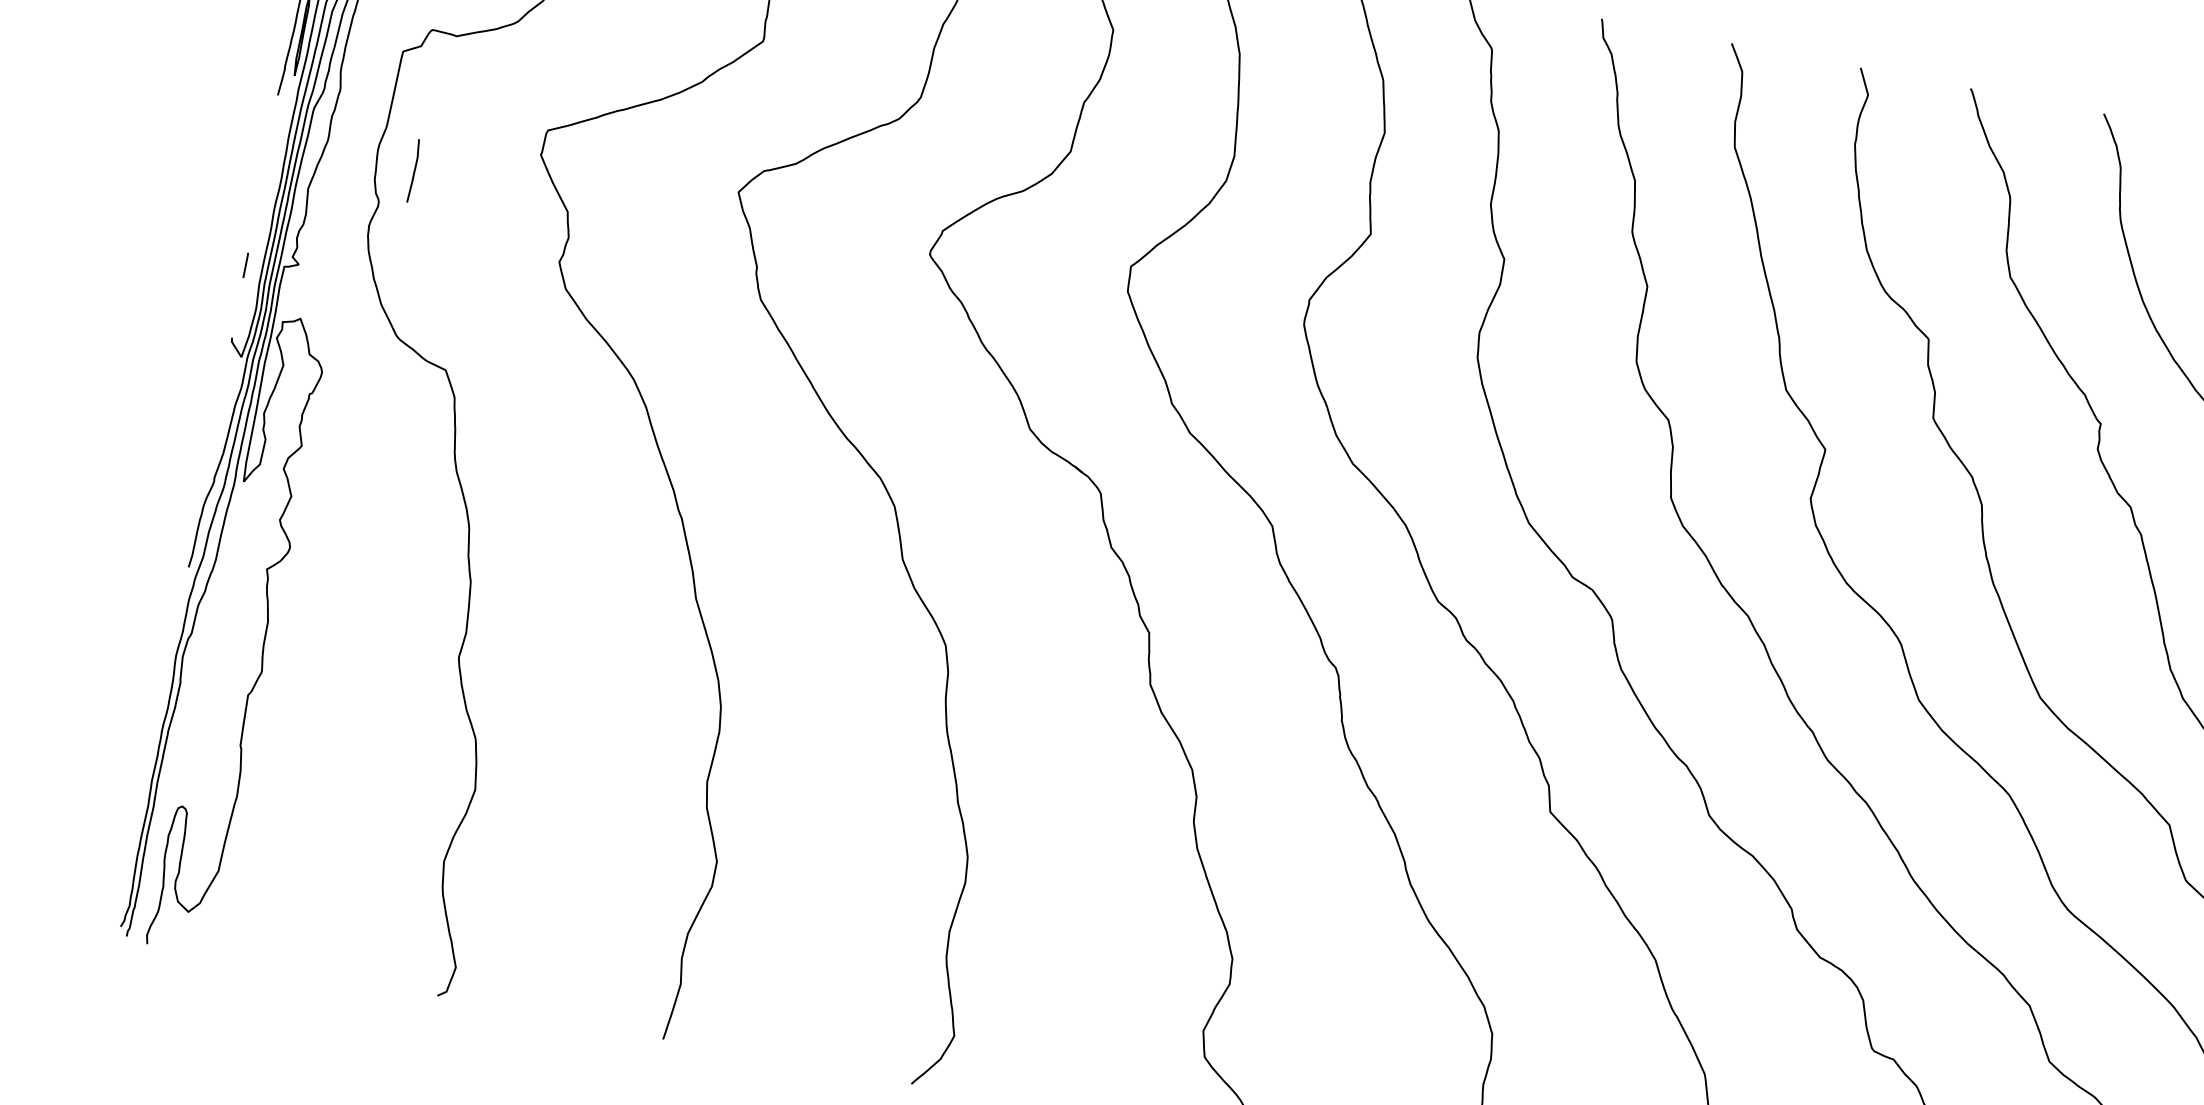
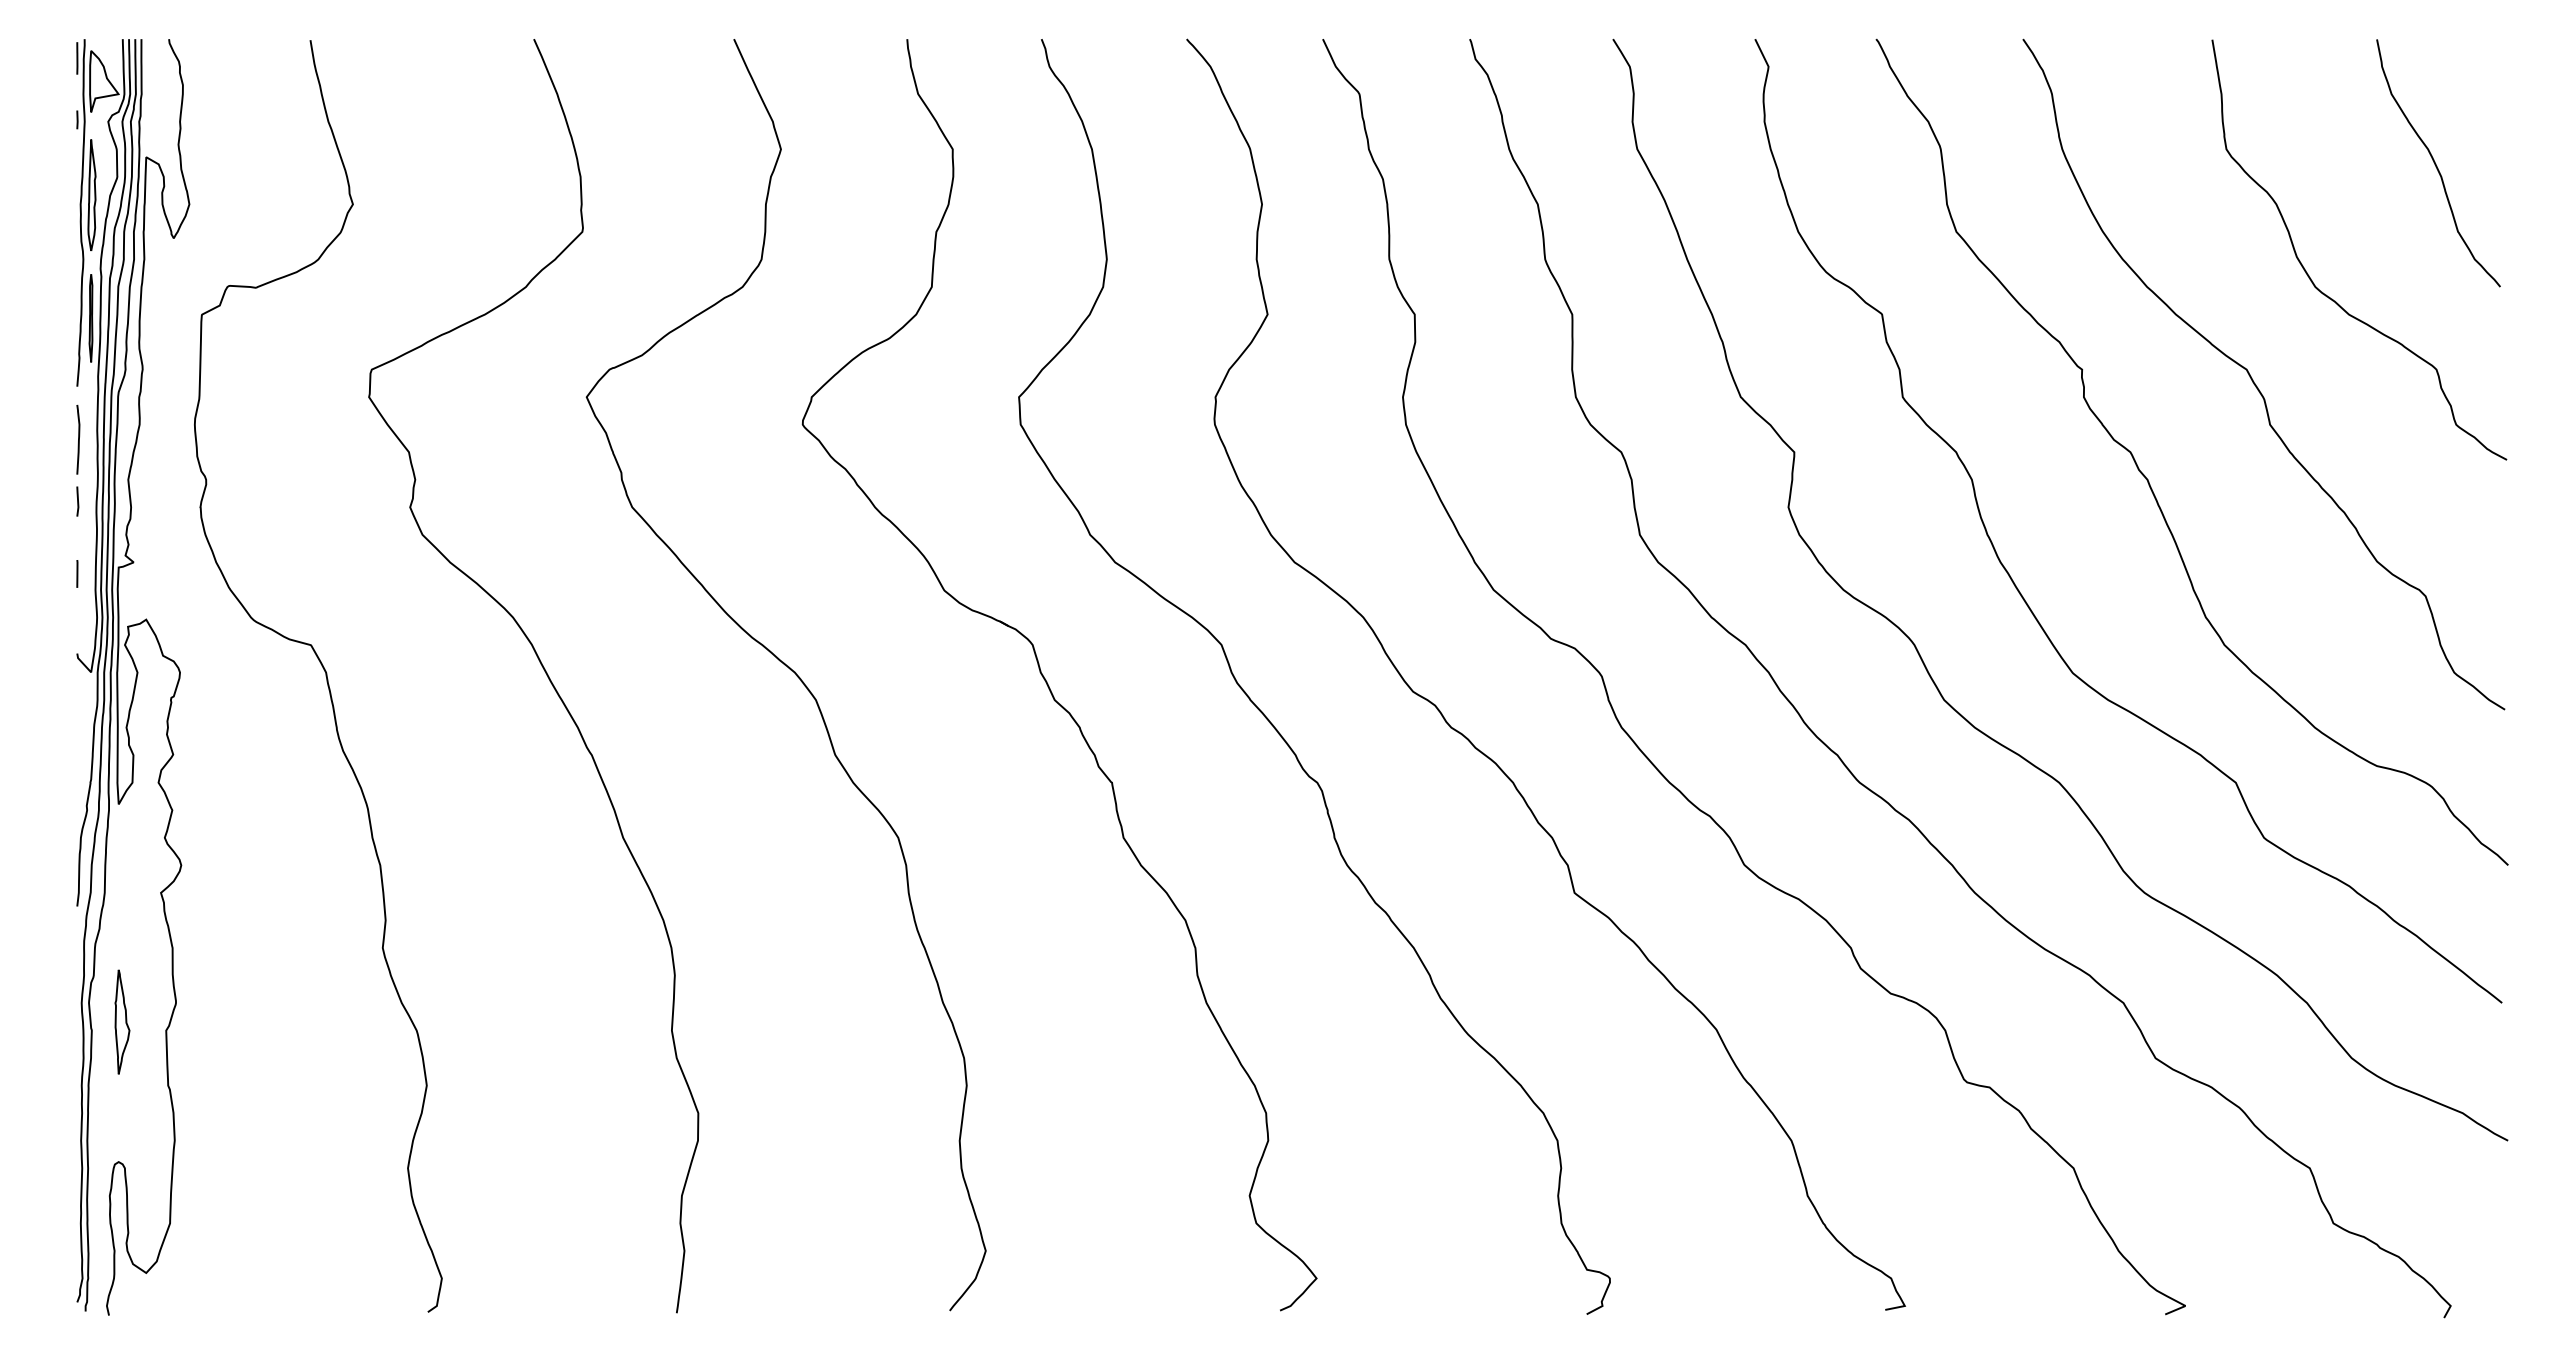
curve: (414, 170) -> (78, 439), moved
line: (258, 199) -> (77, 501), added
part: (209, 679) -> (122, 1021), added

